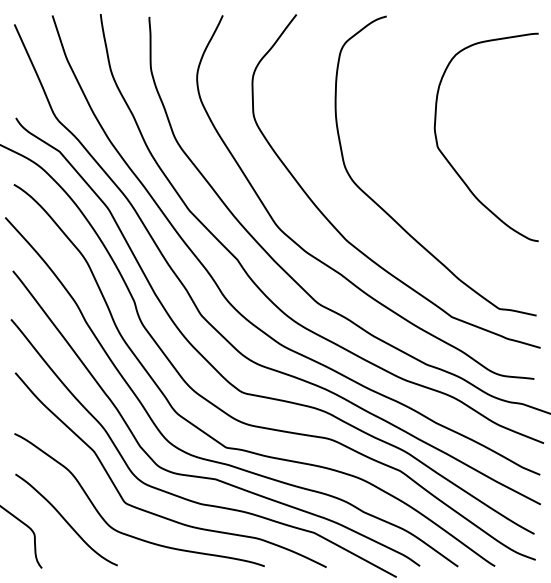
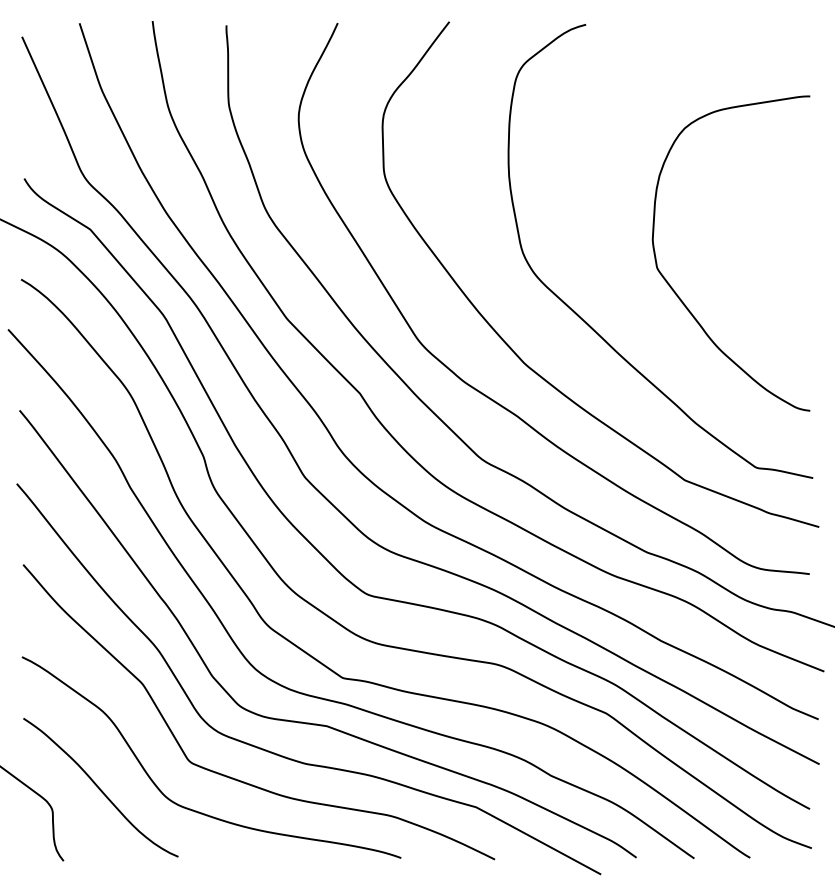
curve: (450, 162) -> (676, 291), moved

